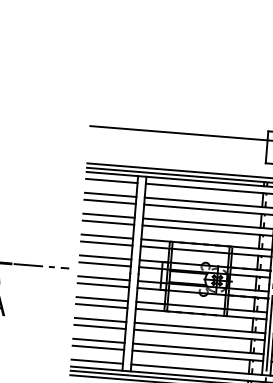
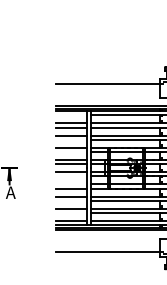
line: (111, 181) -> (71, 115), removed
line: (108, 222) -> (71, 139), removed
line: (106, 242) -> (71, 151), removed
line: (41, 266) -> (34, 168), removed
line: (103, 285) -> (71, 176), removed
line: (102, 299) -> (71, 184), removed
line: (100, 326) -> (71, 200), removed
line: (98, 347) -> (71, 212), removed

